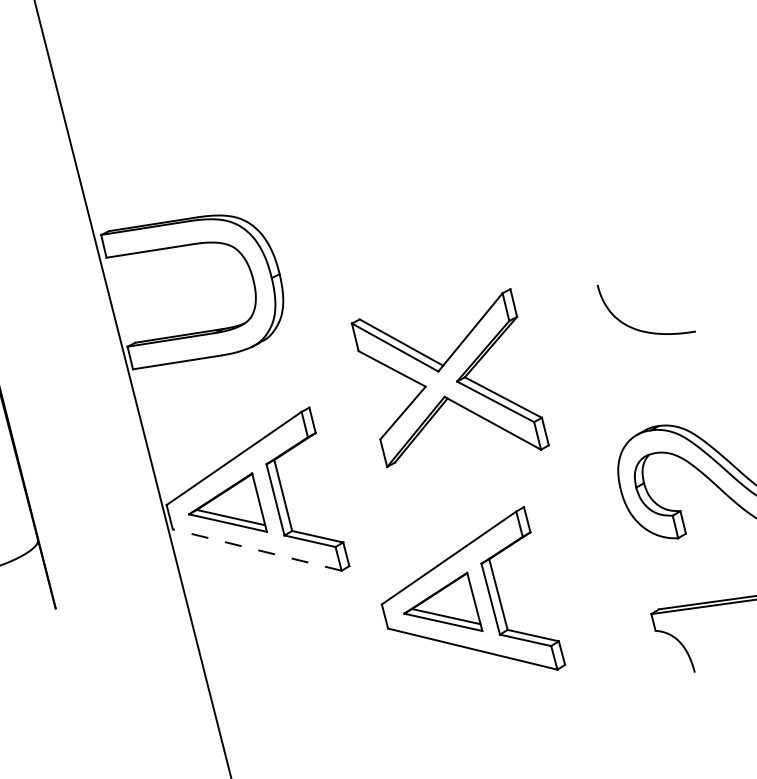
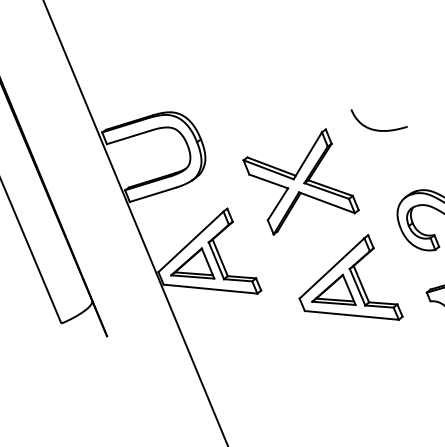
curve: (641, 328) -> (378, 129), moved
line: (257, 550) -> (210, 289), dashed -> solid
part: (480, 579) -> (350, 277), moved

